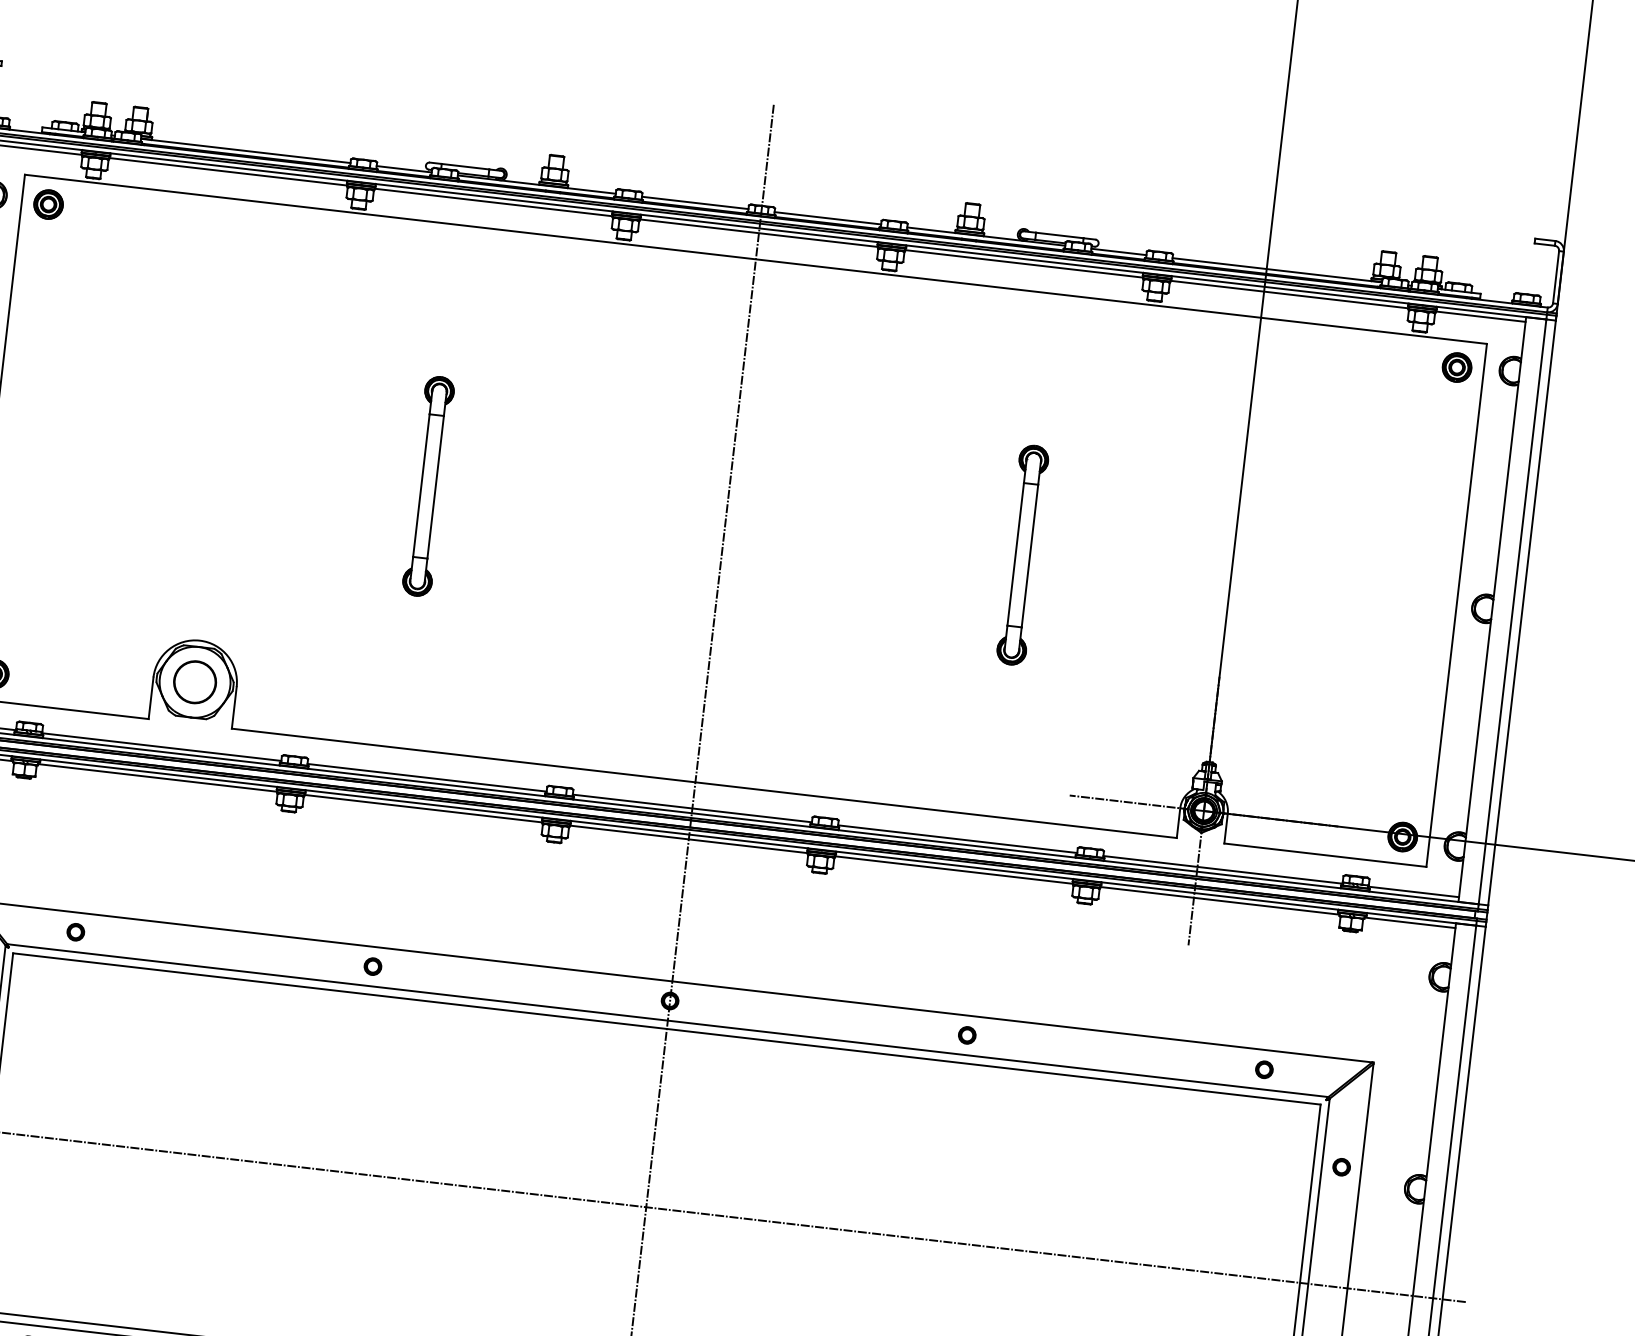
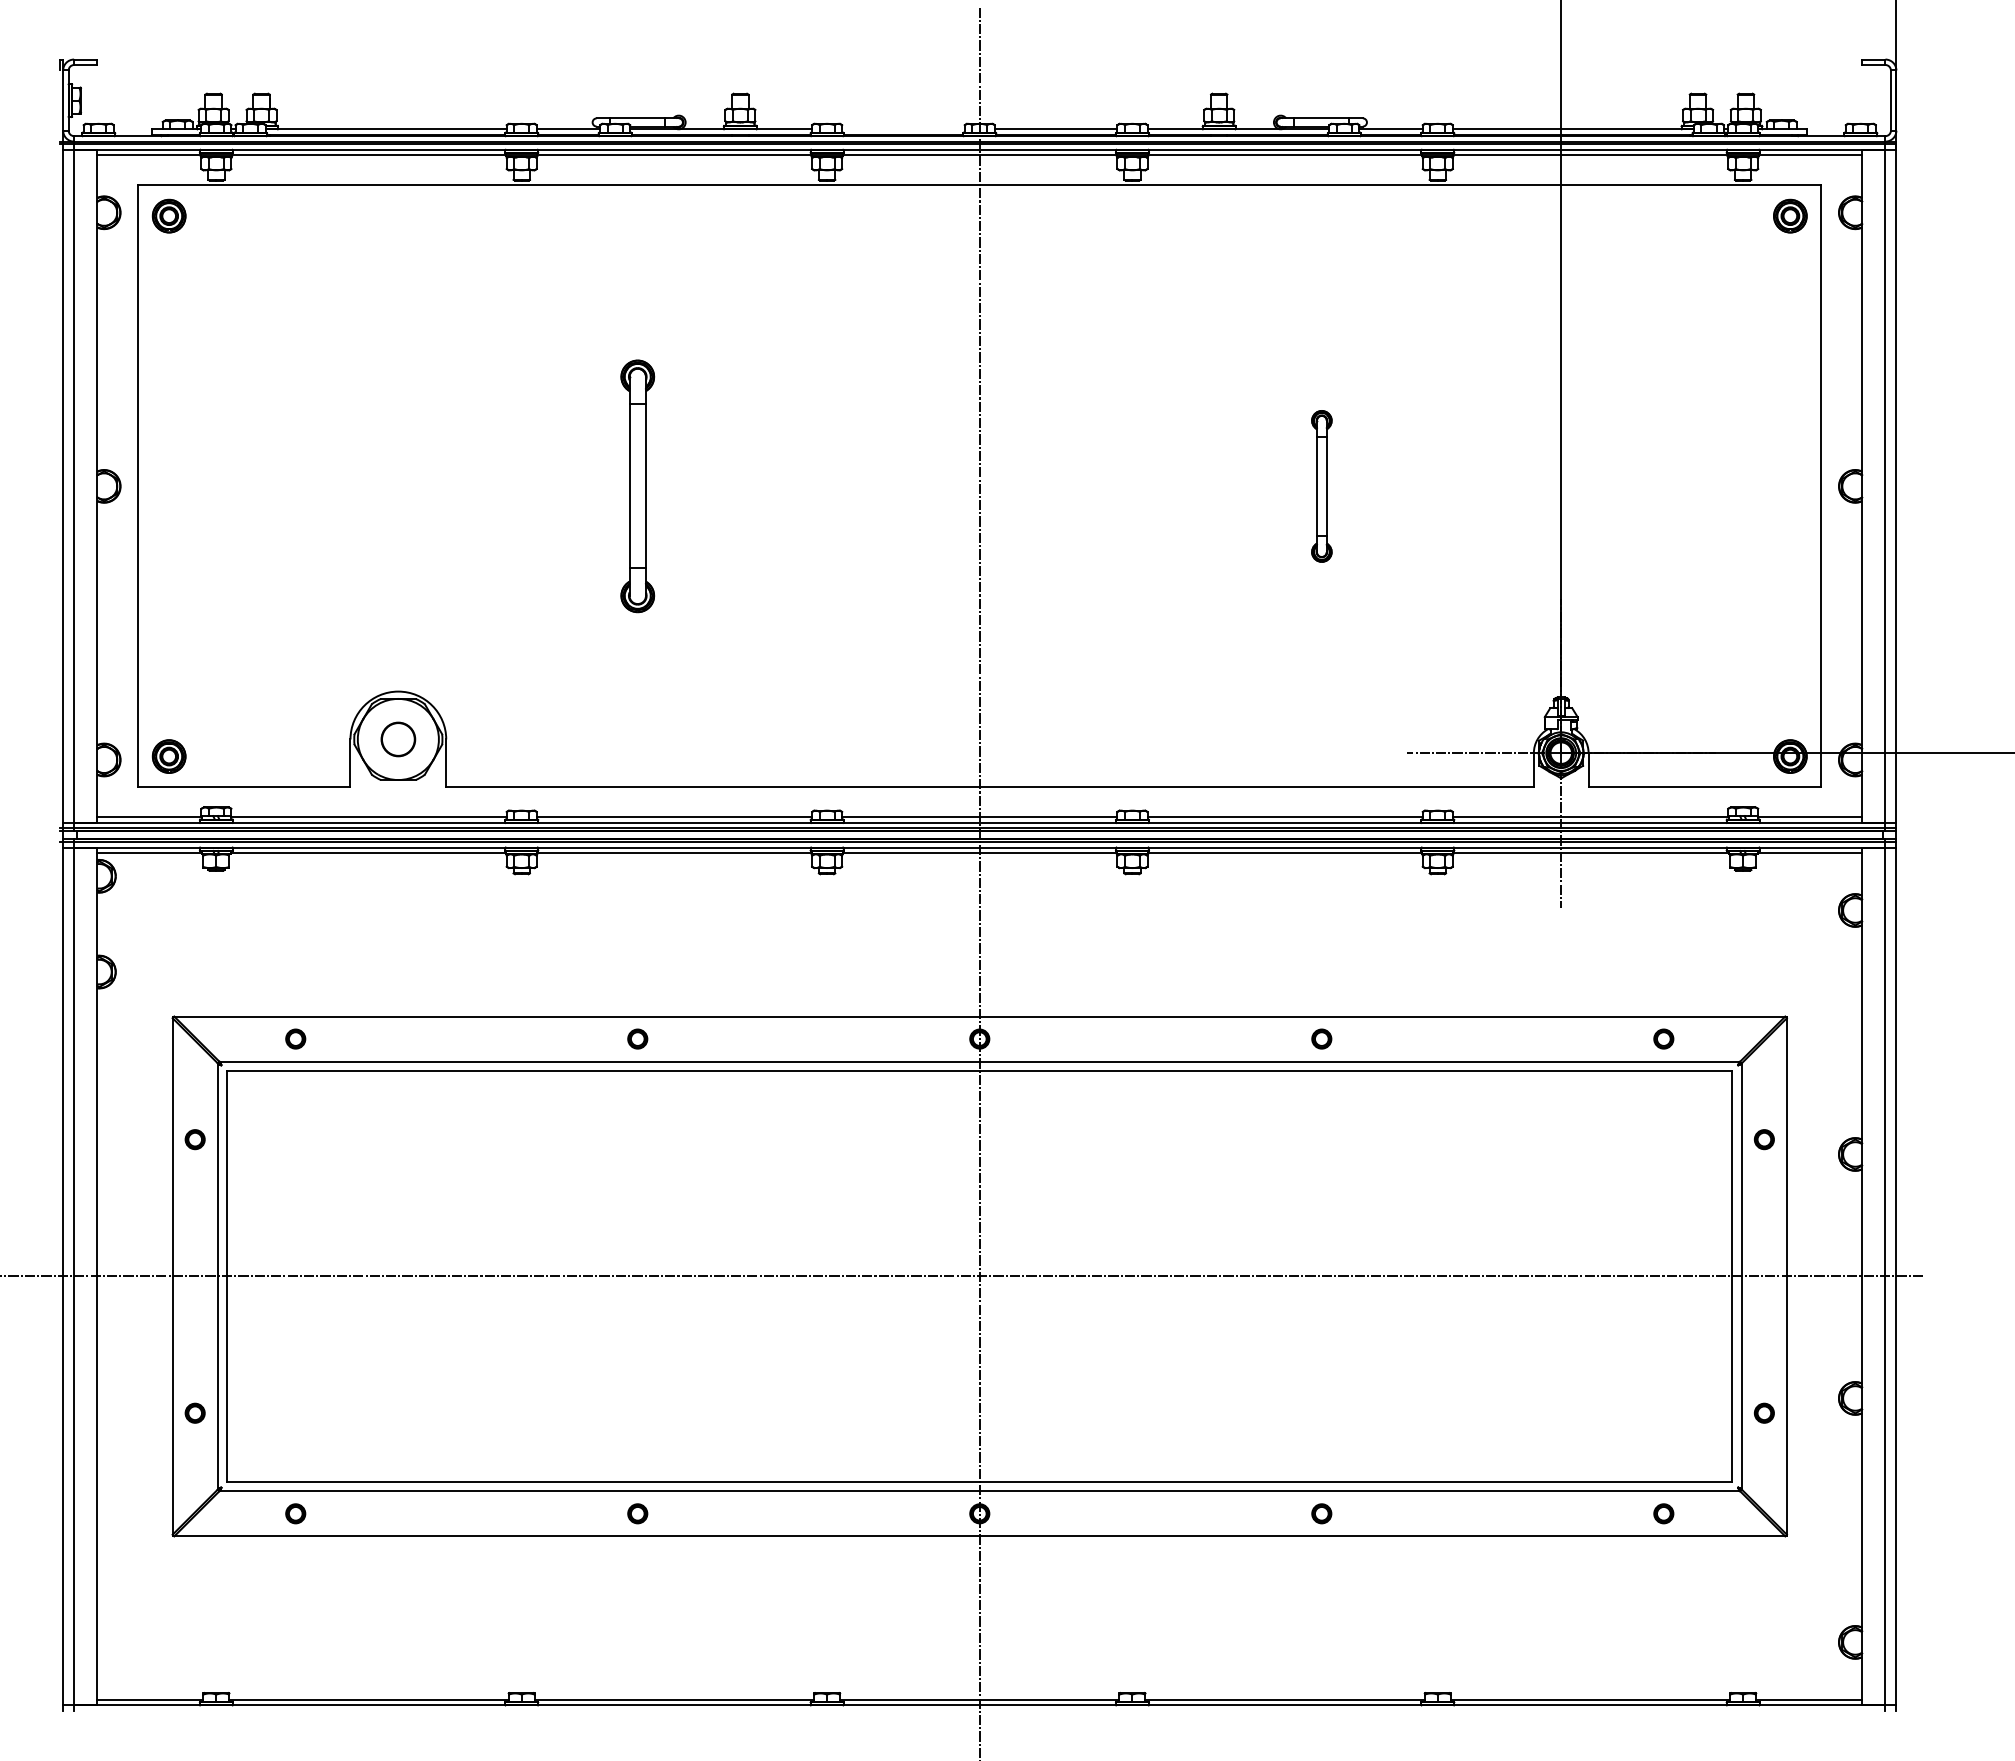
line: (695, 203) -> (903, 129), removed
part: (1022, 555) -> (1321, 486), size x0.6
circle: (195, 682) -> (398, 739), size x0.7

